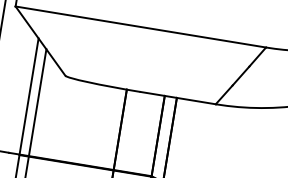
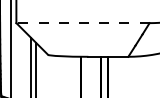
line: (141, 27) -> (83, 23), solid -> dashed

